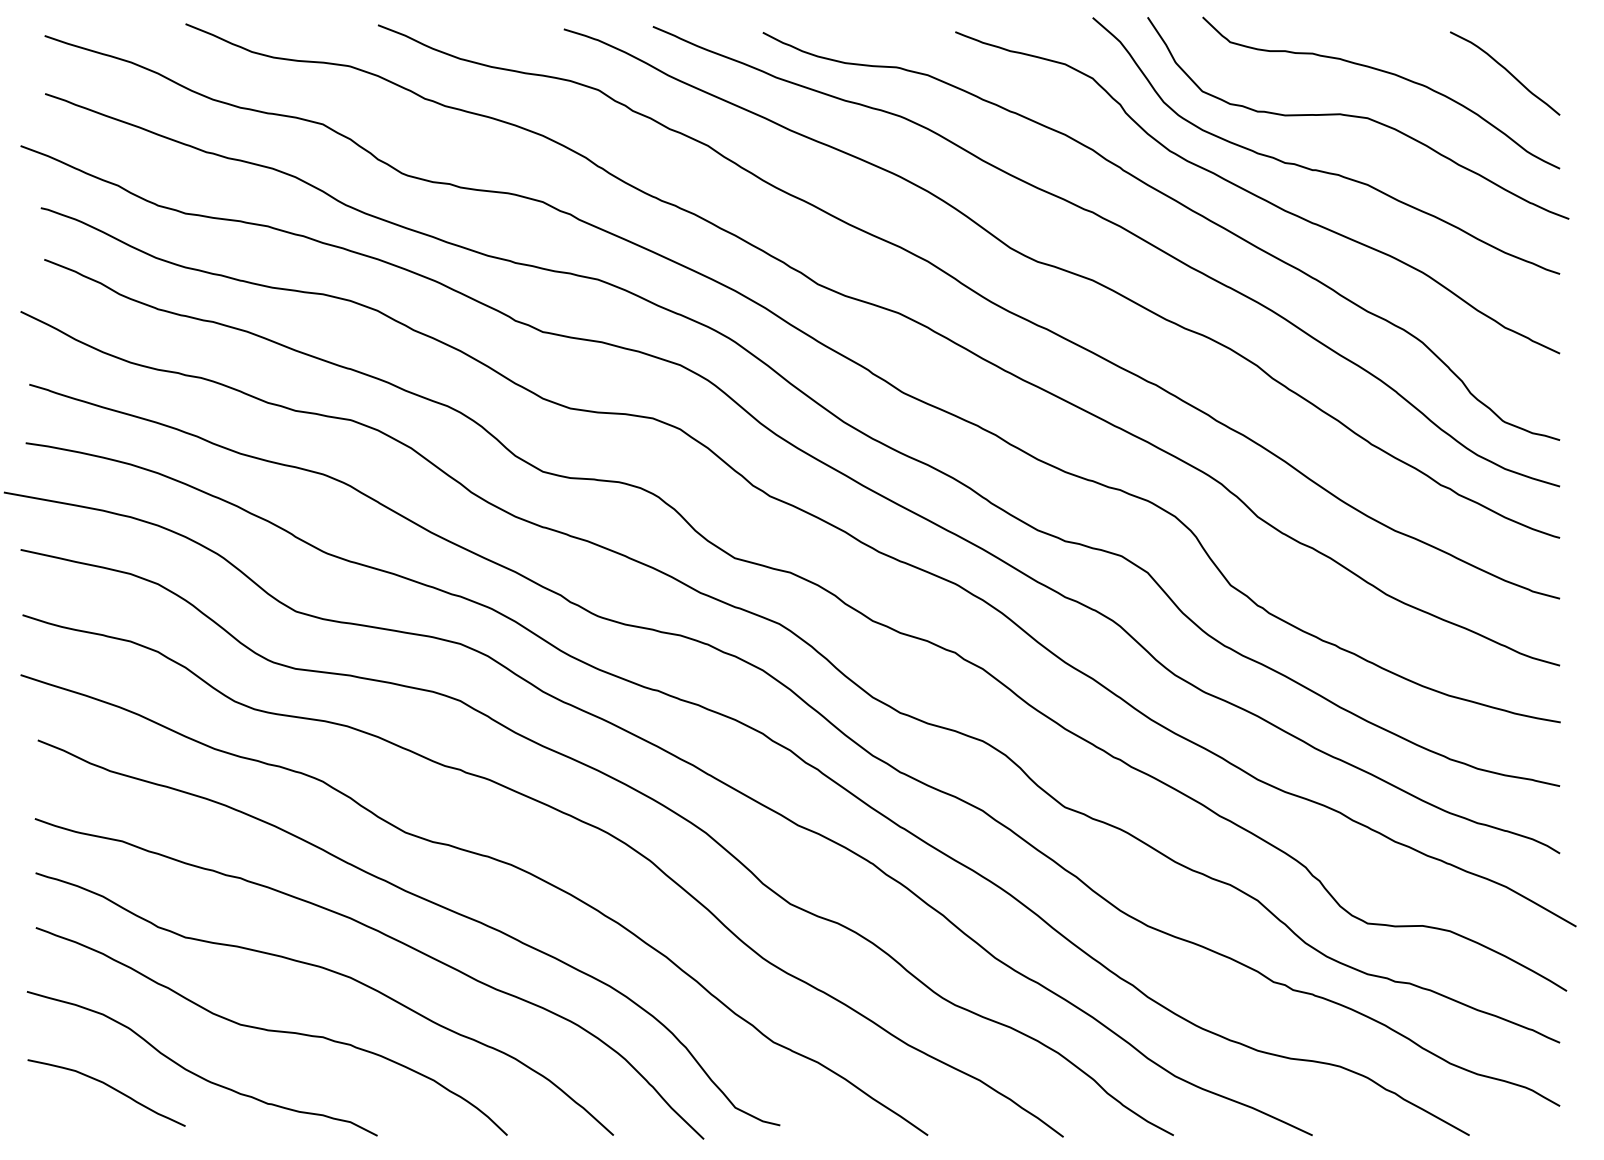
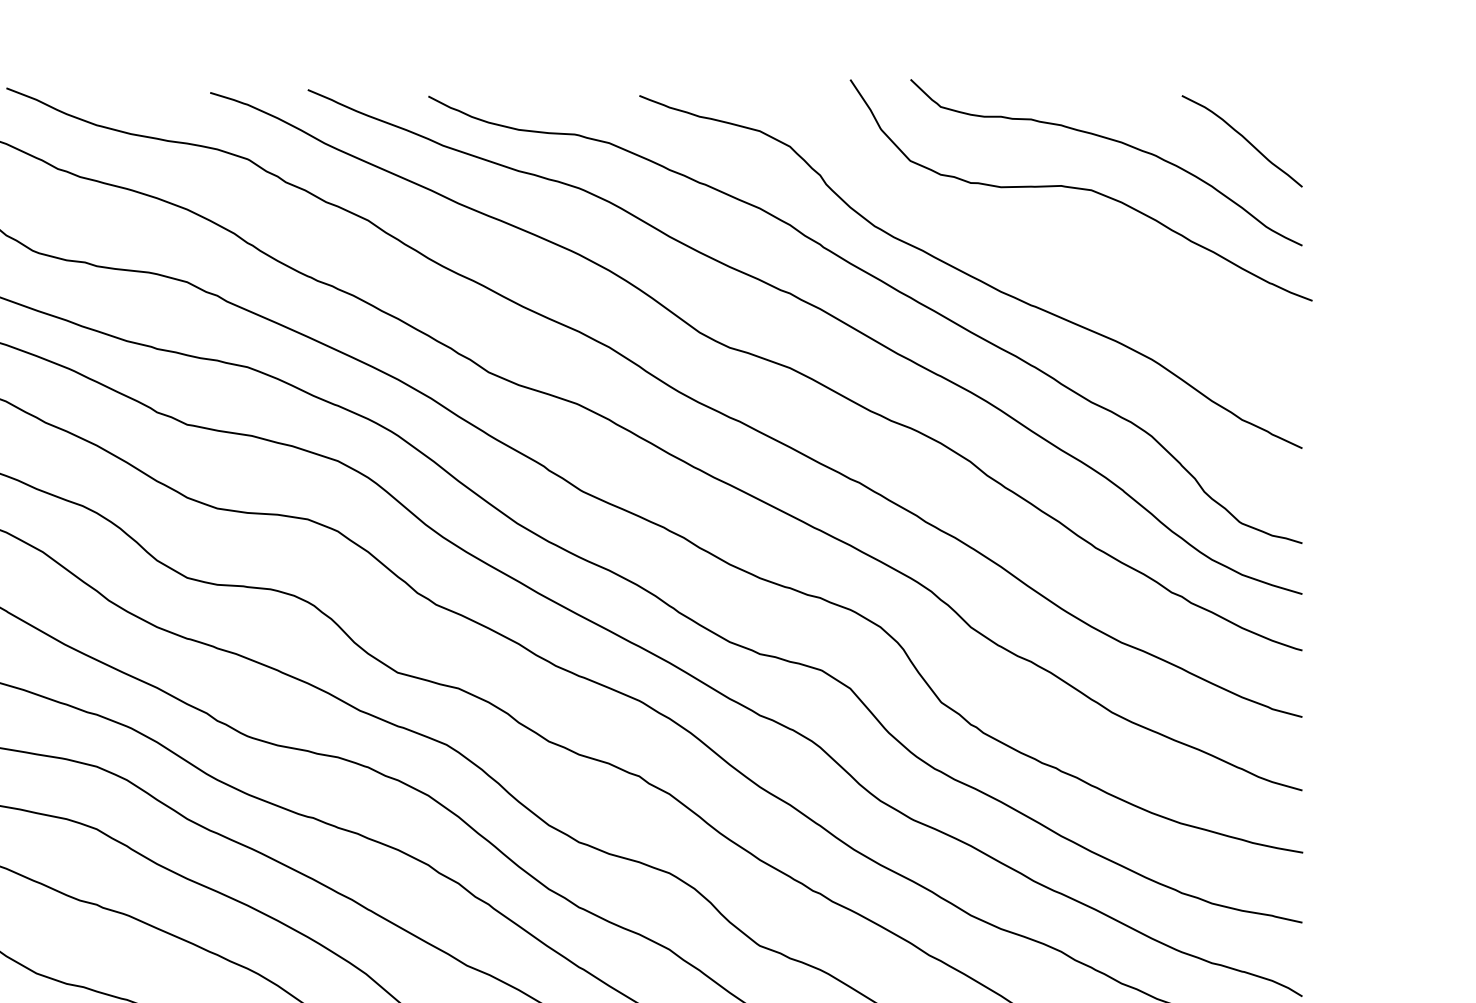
curve: (1318, 169) -> (1037, 246), removed

